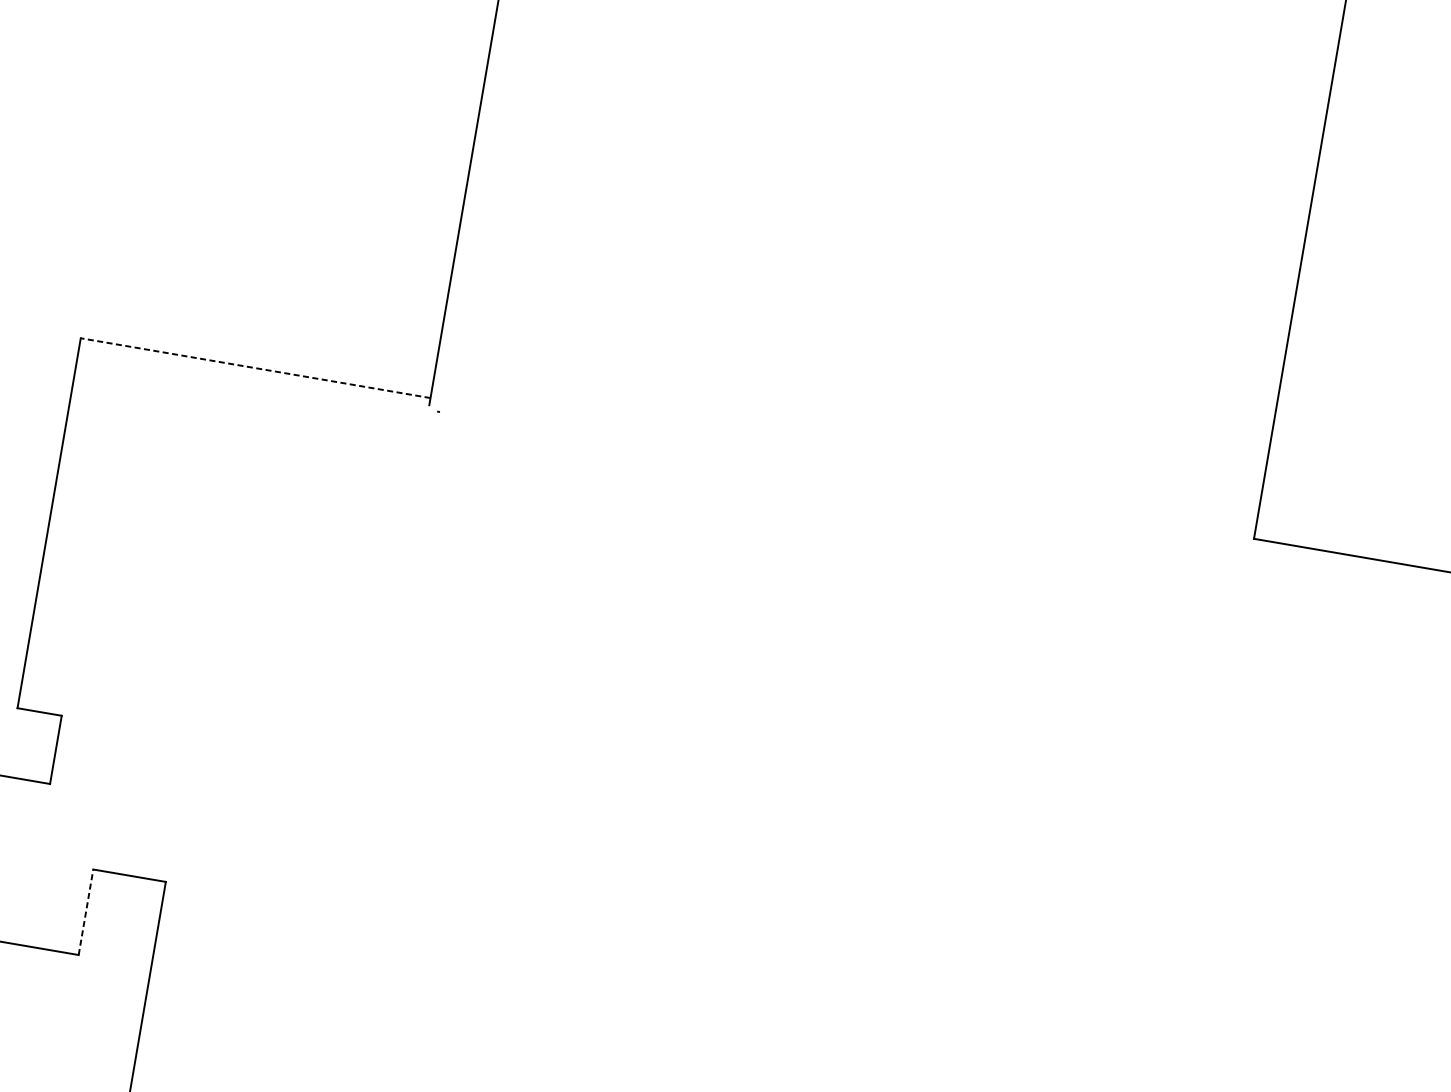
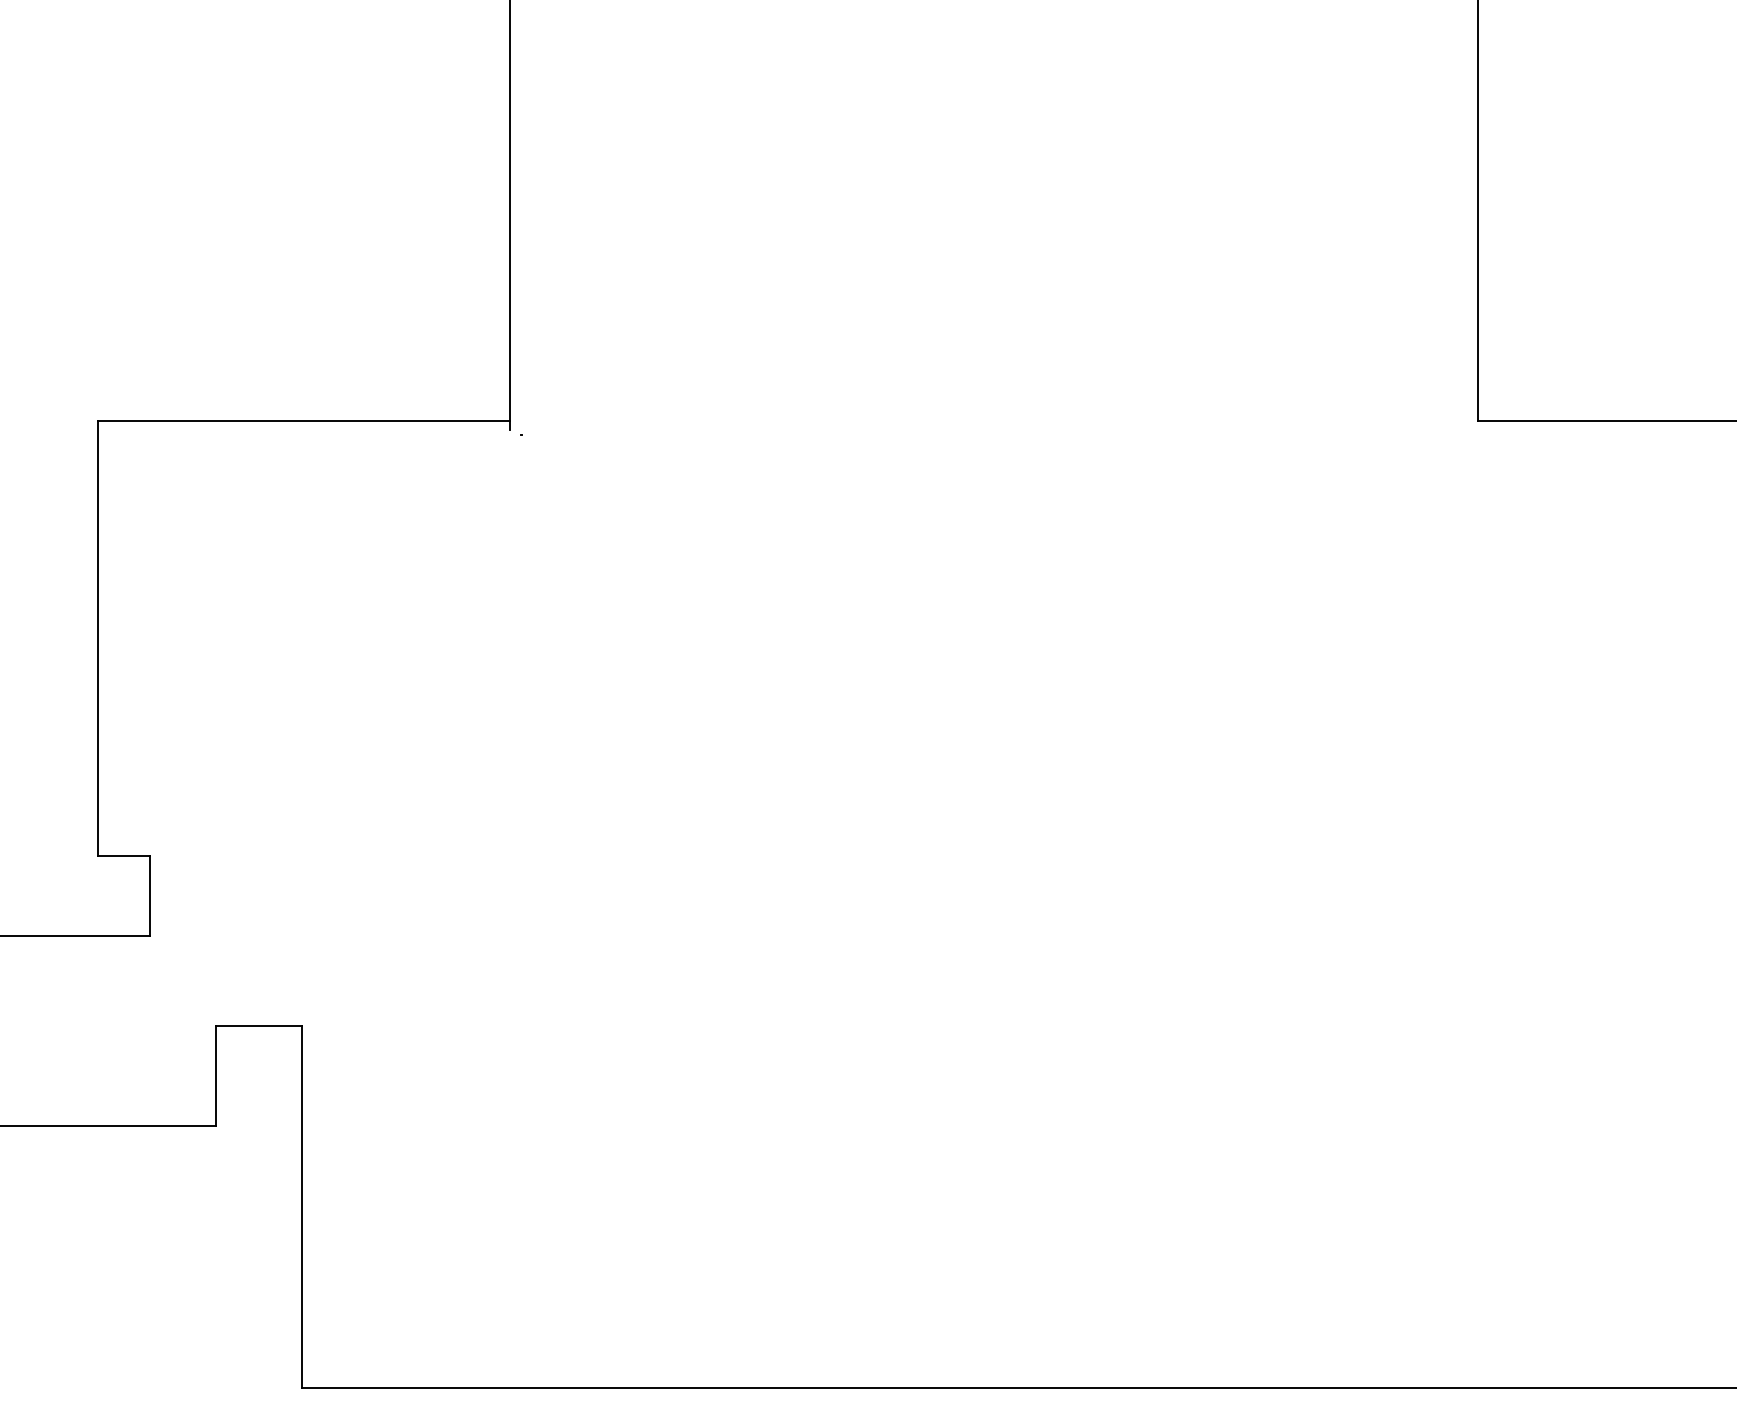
line: (255, 368) -> (303, 421), dashed -> solid
line: (86, 911) -> (216, 1075), dashed -> solid

